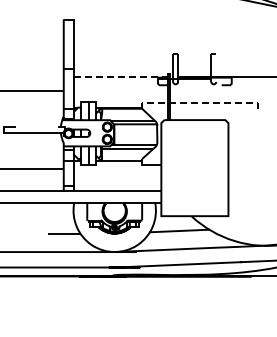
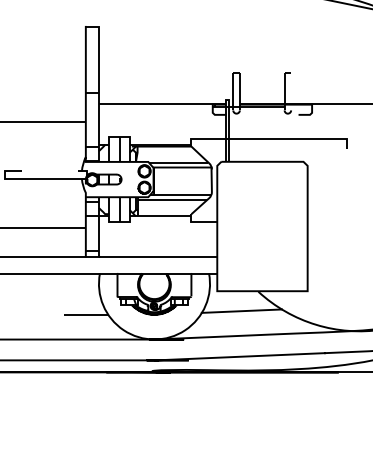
line: (121, 77) -> (163, 104), dashed -> solid
line: (201, 103) -> (271, 139), dashed -> solid

